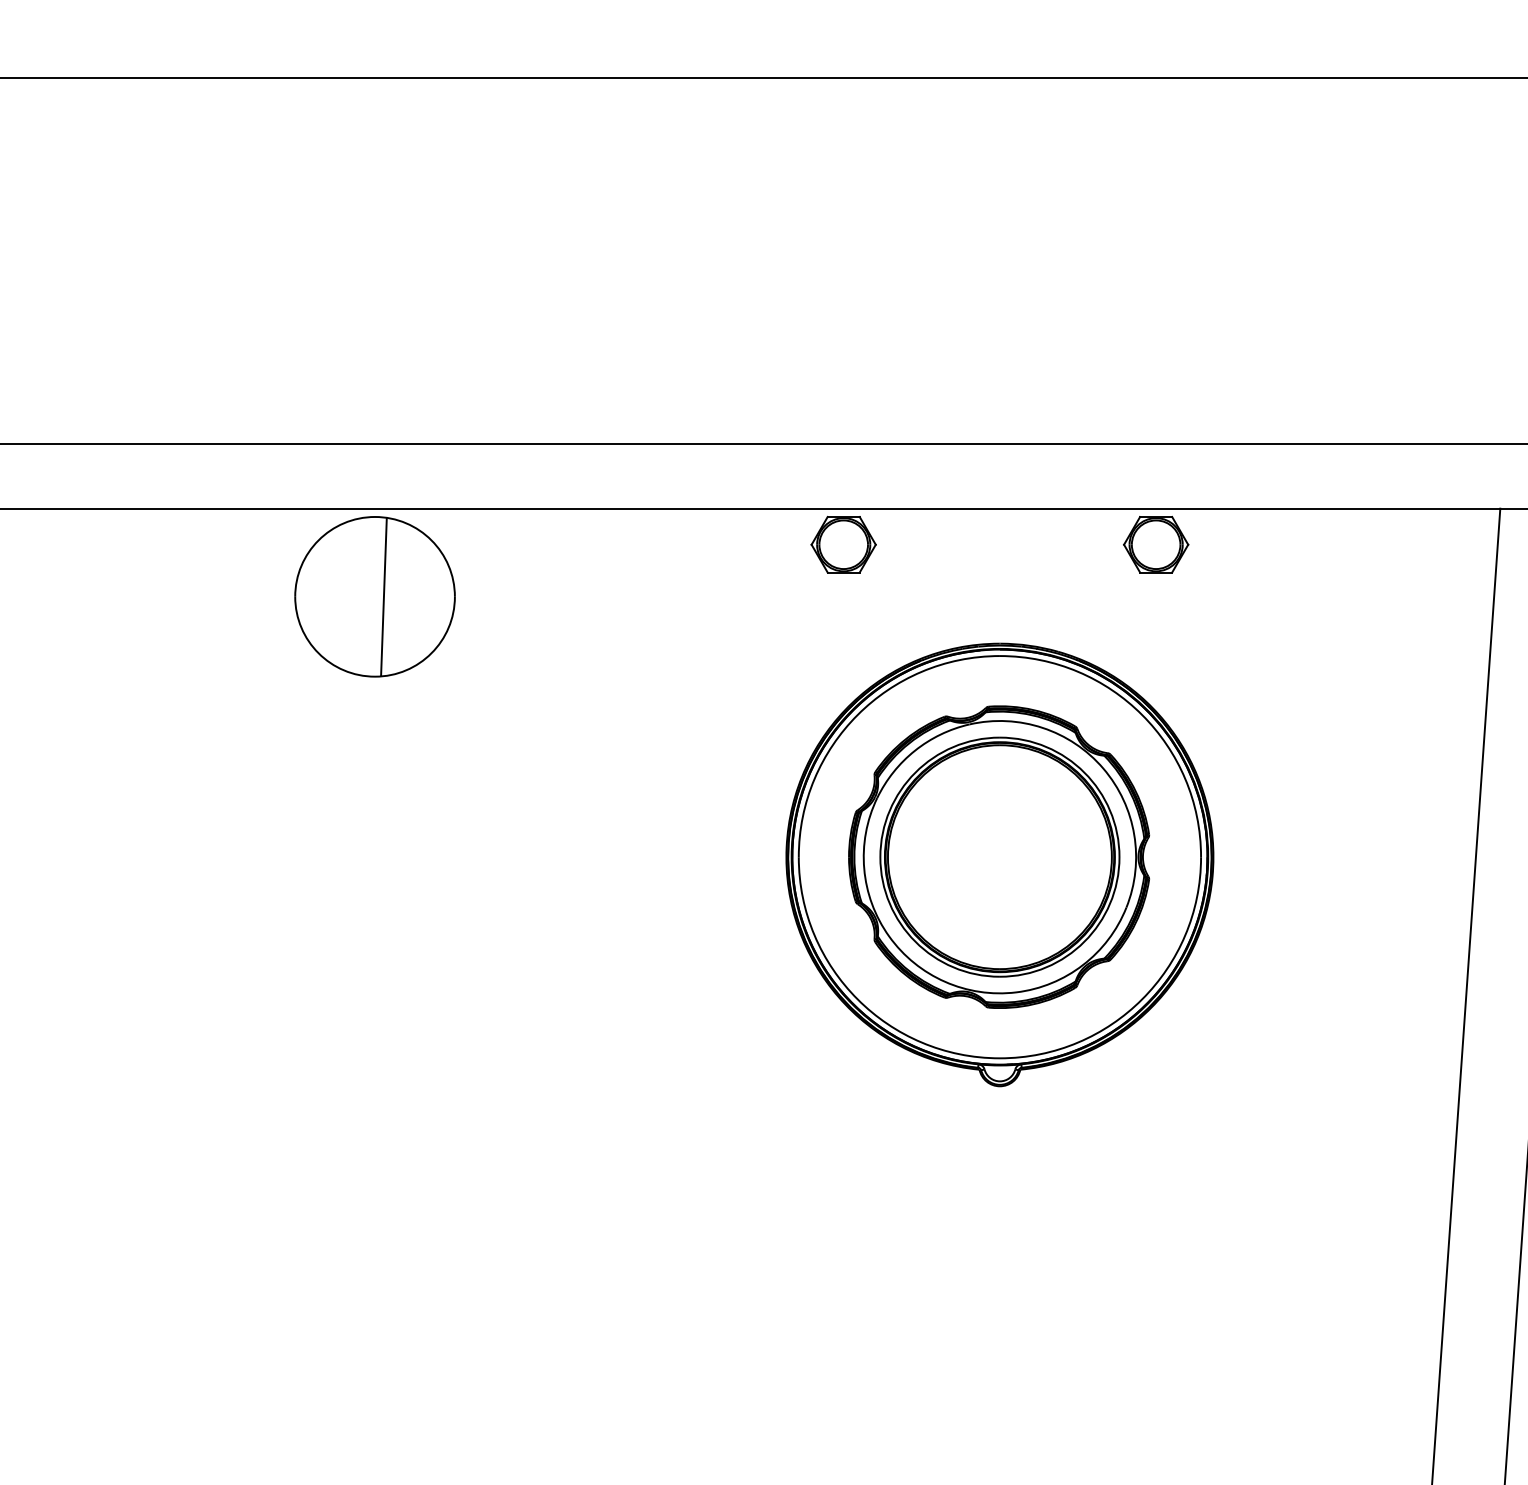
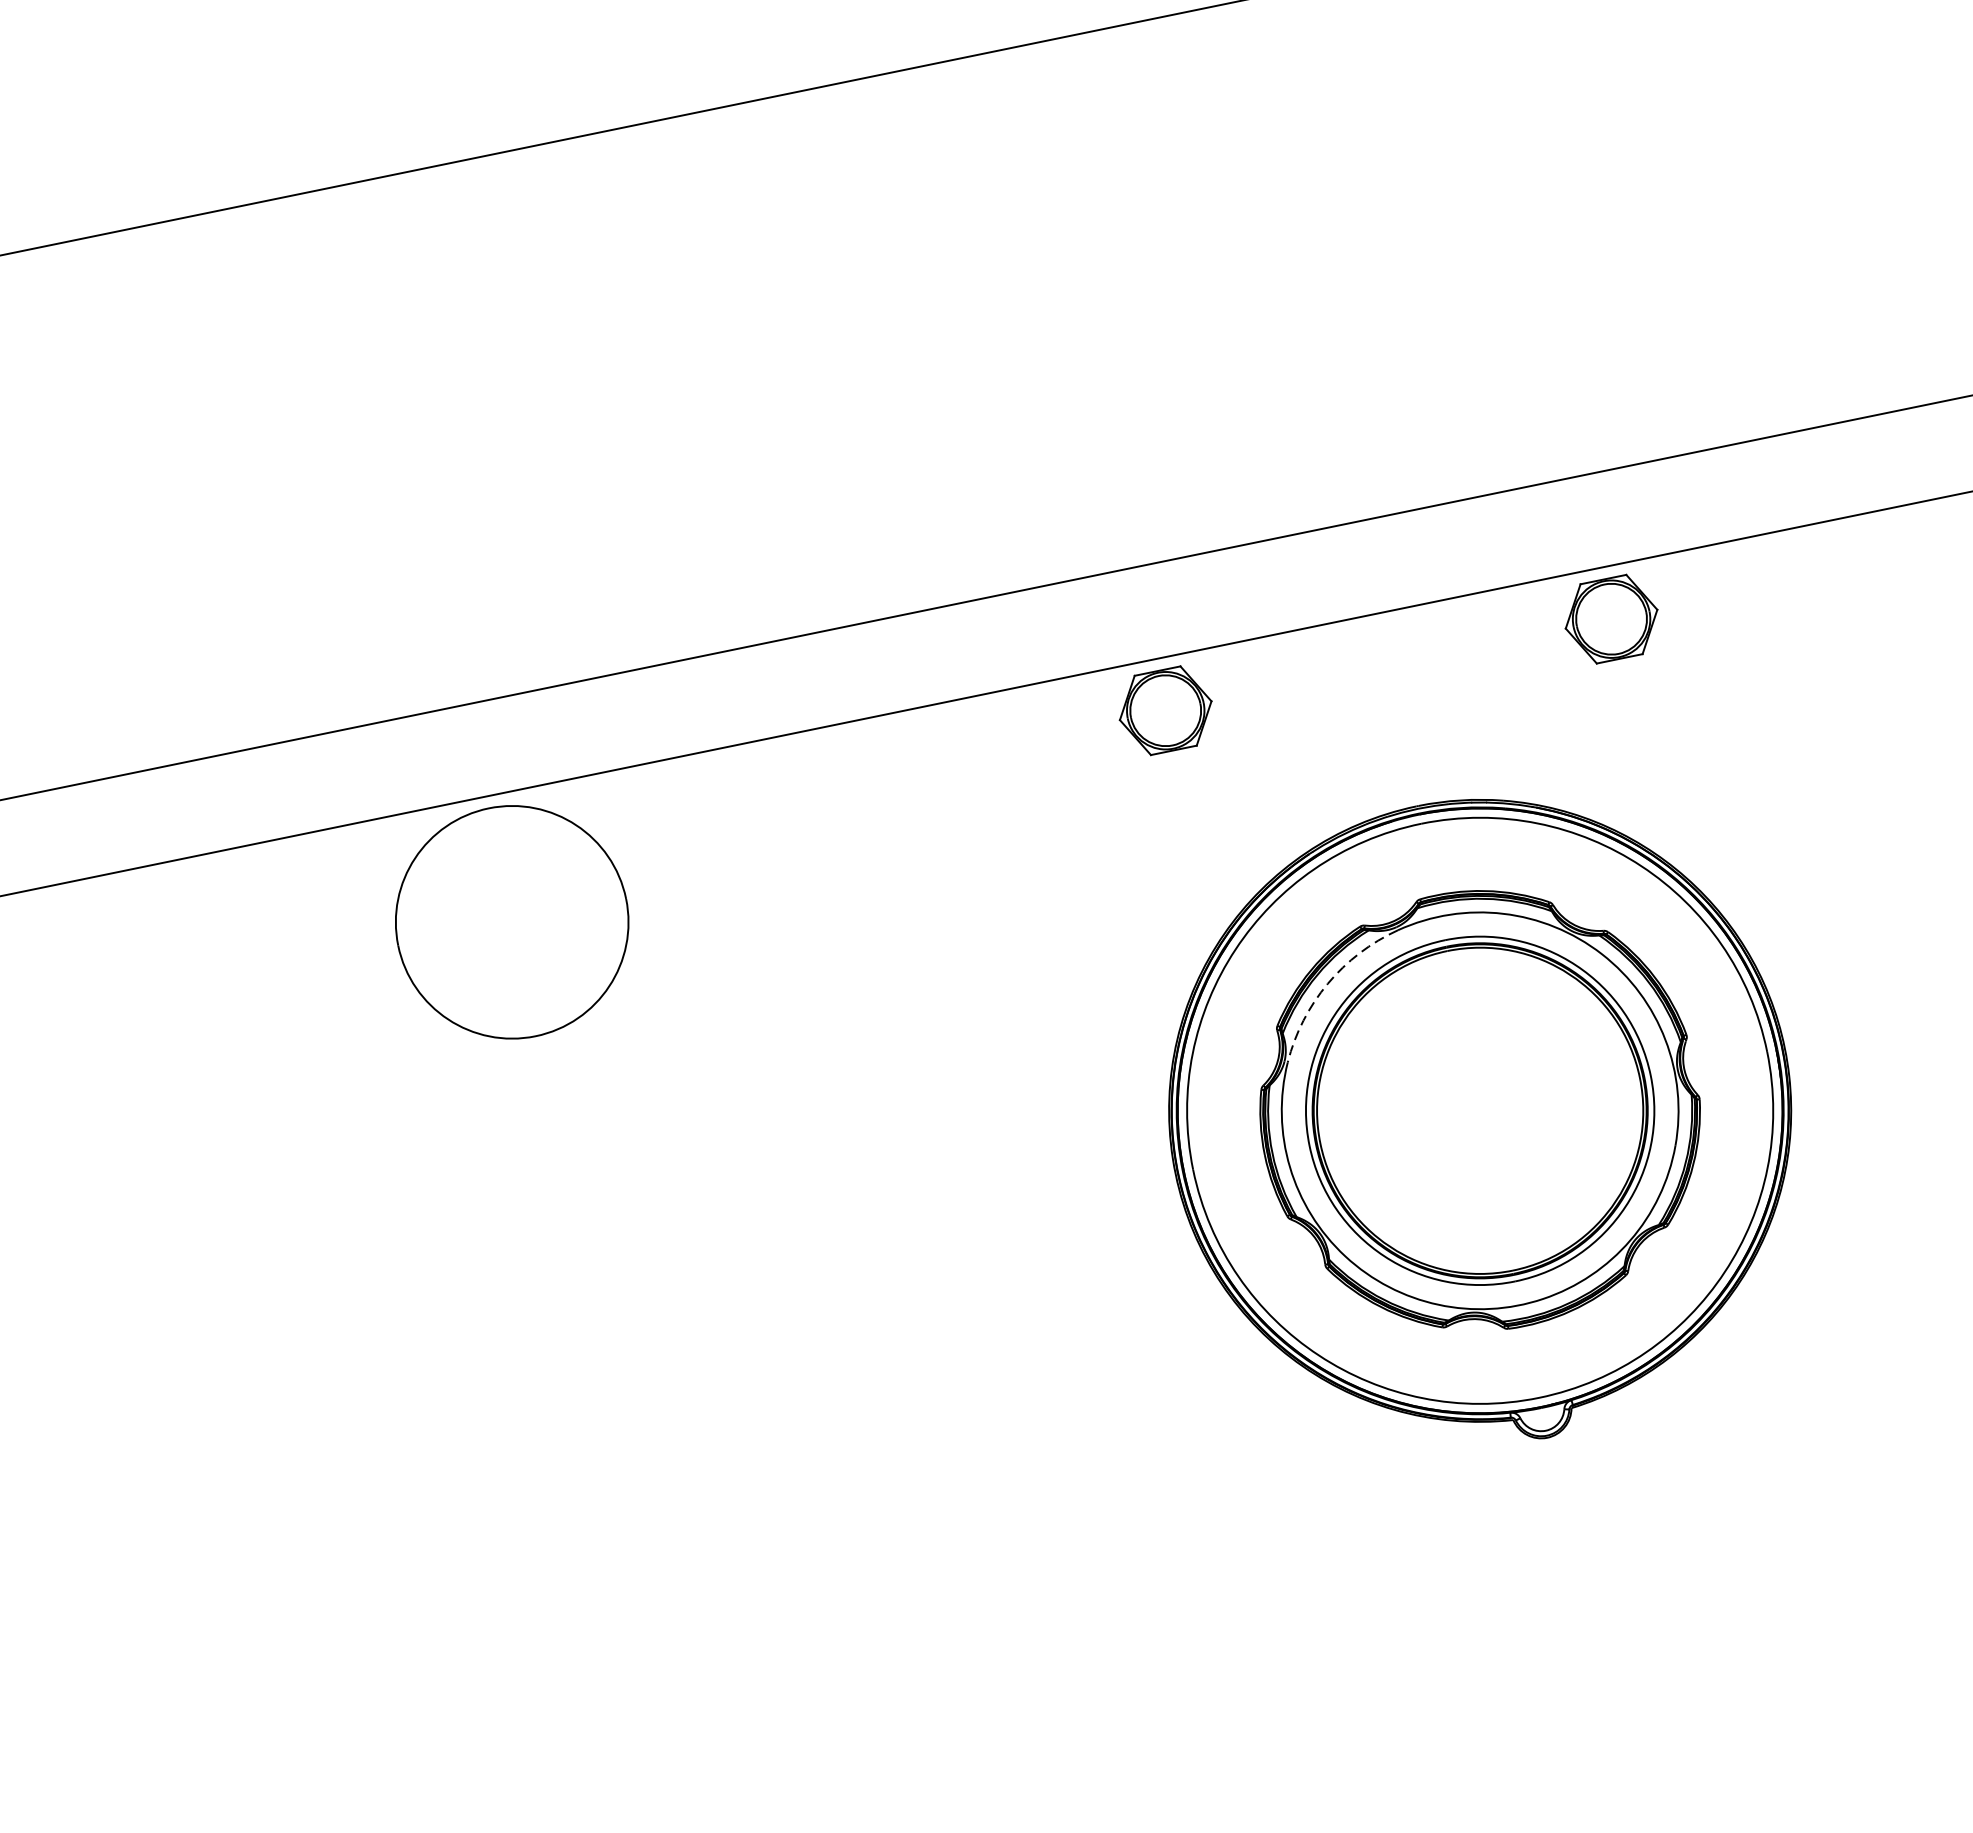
line: (383, 596) -> (524, 919), removed
arc: (915, 750) -> (1328, 983), solid -> dashed

